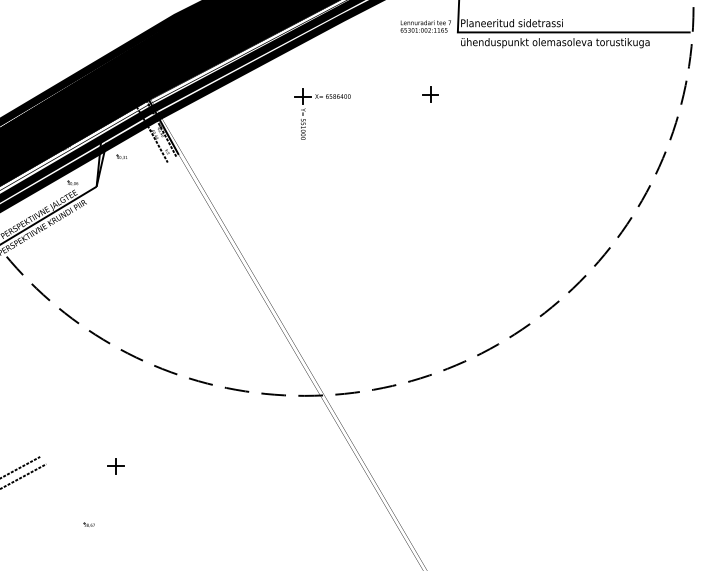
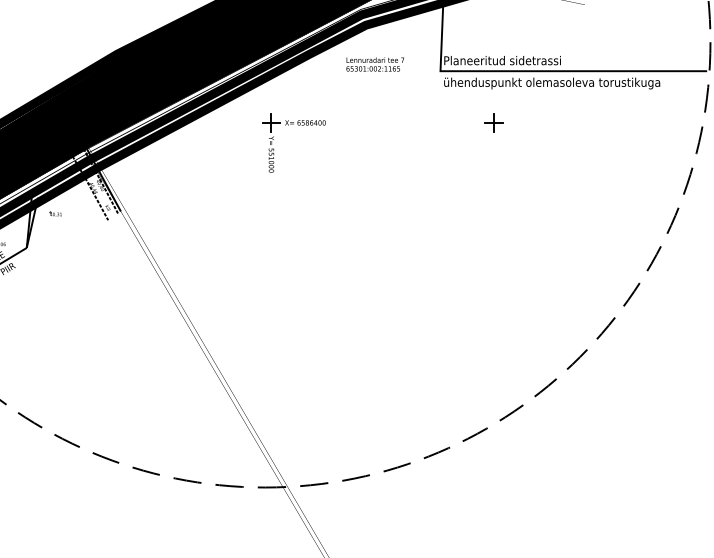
text: (425, 26) -> (374, 64), moved
part: (430, 94) -> (493, 122), moved
part: (318, 98) -> (288, 125), moved

